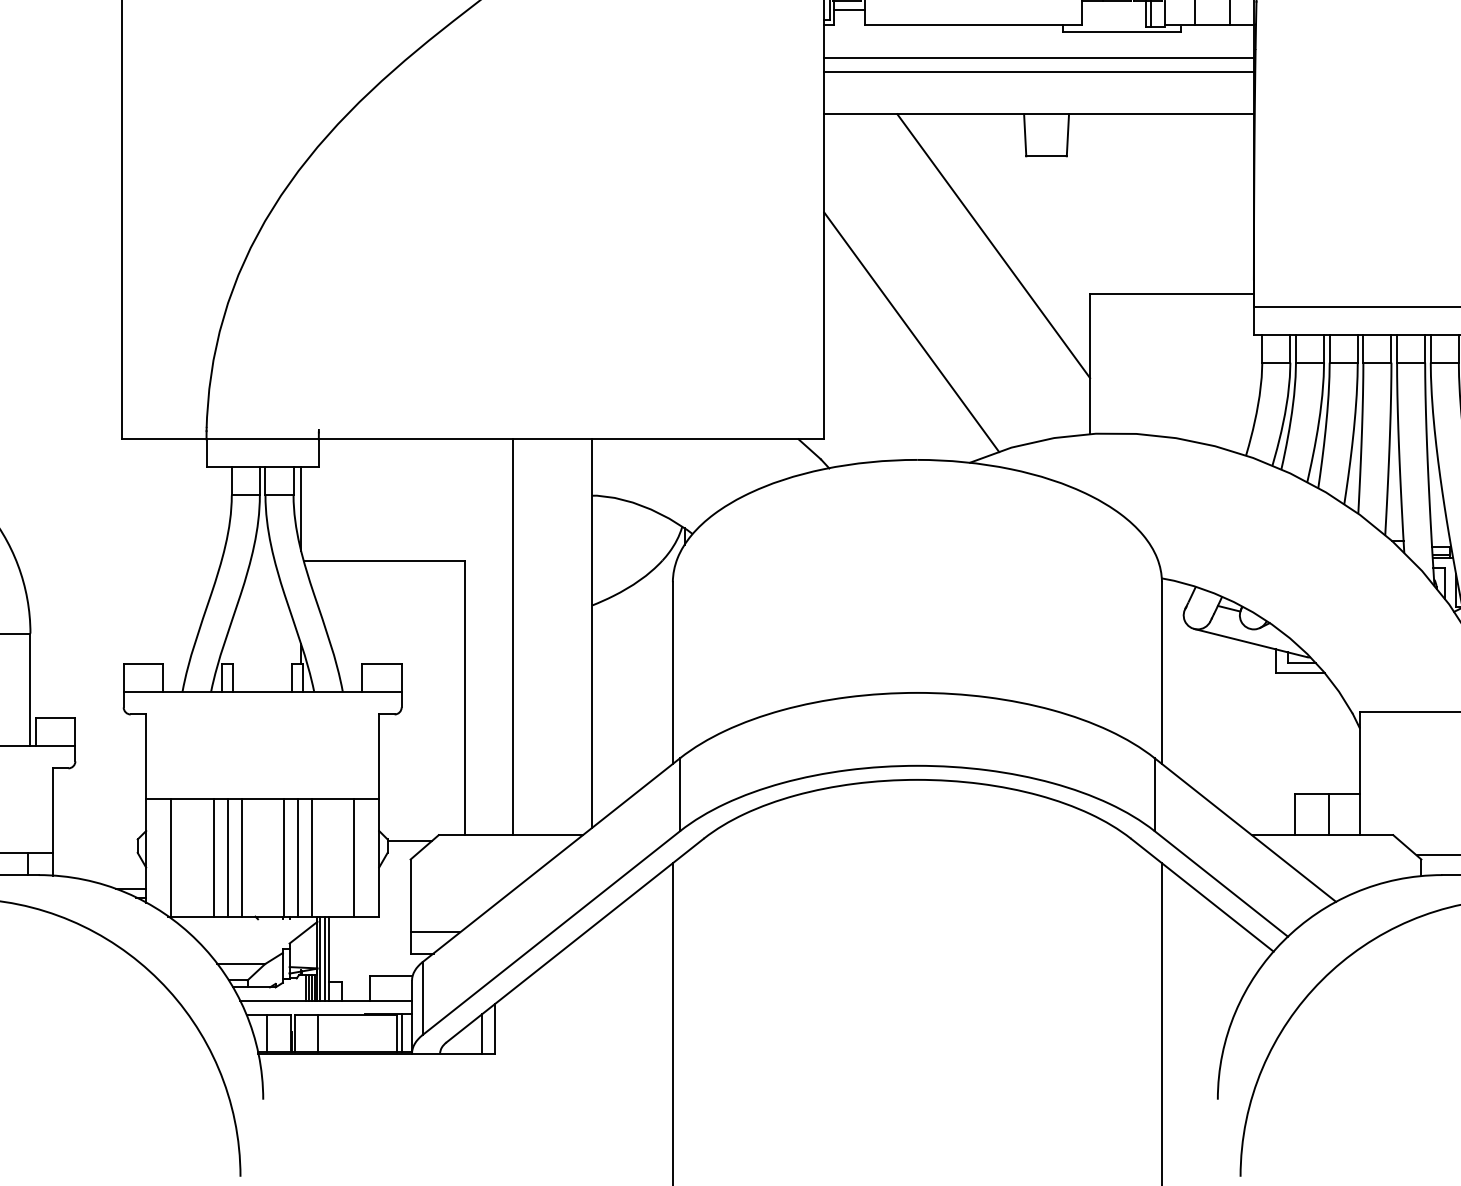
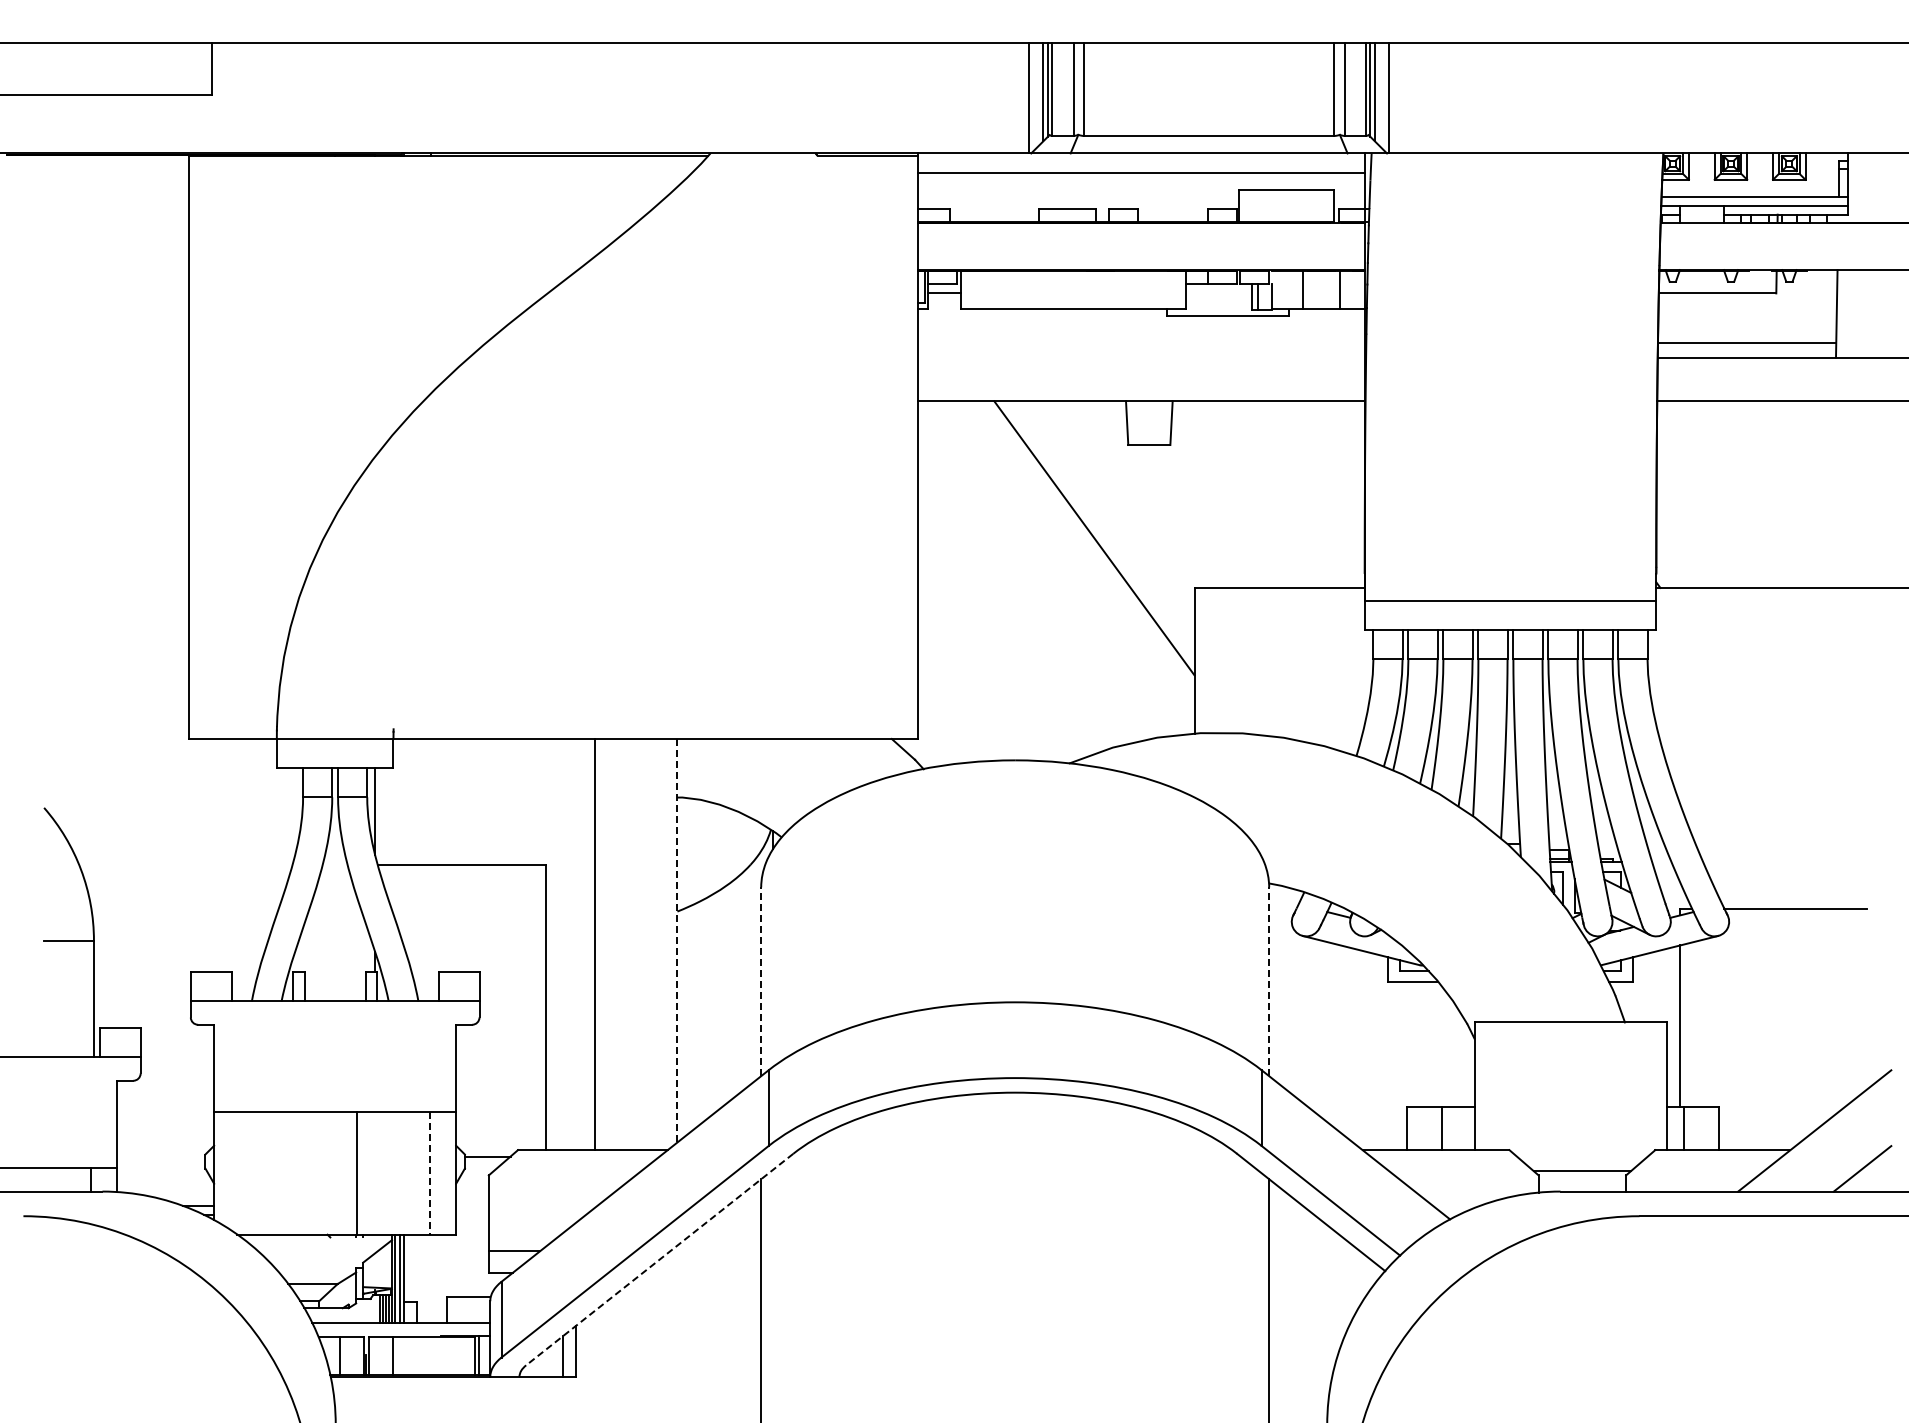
line: (1039, 58) -> (1141, 343), removed
line: (1039, 72) -> (1141, 357), removed
line: (911, 331) -> (1009, 627), removed
line: (592, 633) -> (677, 940), solid -> dashed
line: (673, 672) -> (761, 981), solid -> dashed
line: (1162, 672) -> (1269, 981), solid -> dashed
line: (171, 857) -> (240, 1173), removed
line: (213, 857) -> (284, 1173), removed
line: (227, 857) -> (298, 1173), removed
line: (241, 857) -> (313, 1173), removed
line: (297, 857) -> (371, 1173), removed
line: (312, 857) -> (386, 1173), removed
line: (353, 857) -> (429, 1173), solid -> dashed
line: (574, 940) -> (659, 1259), solid -> dashed

